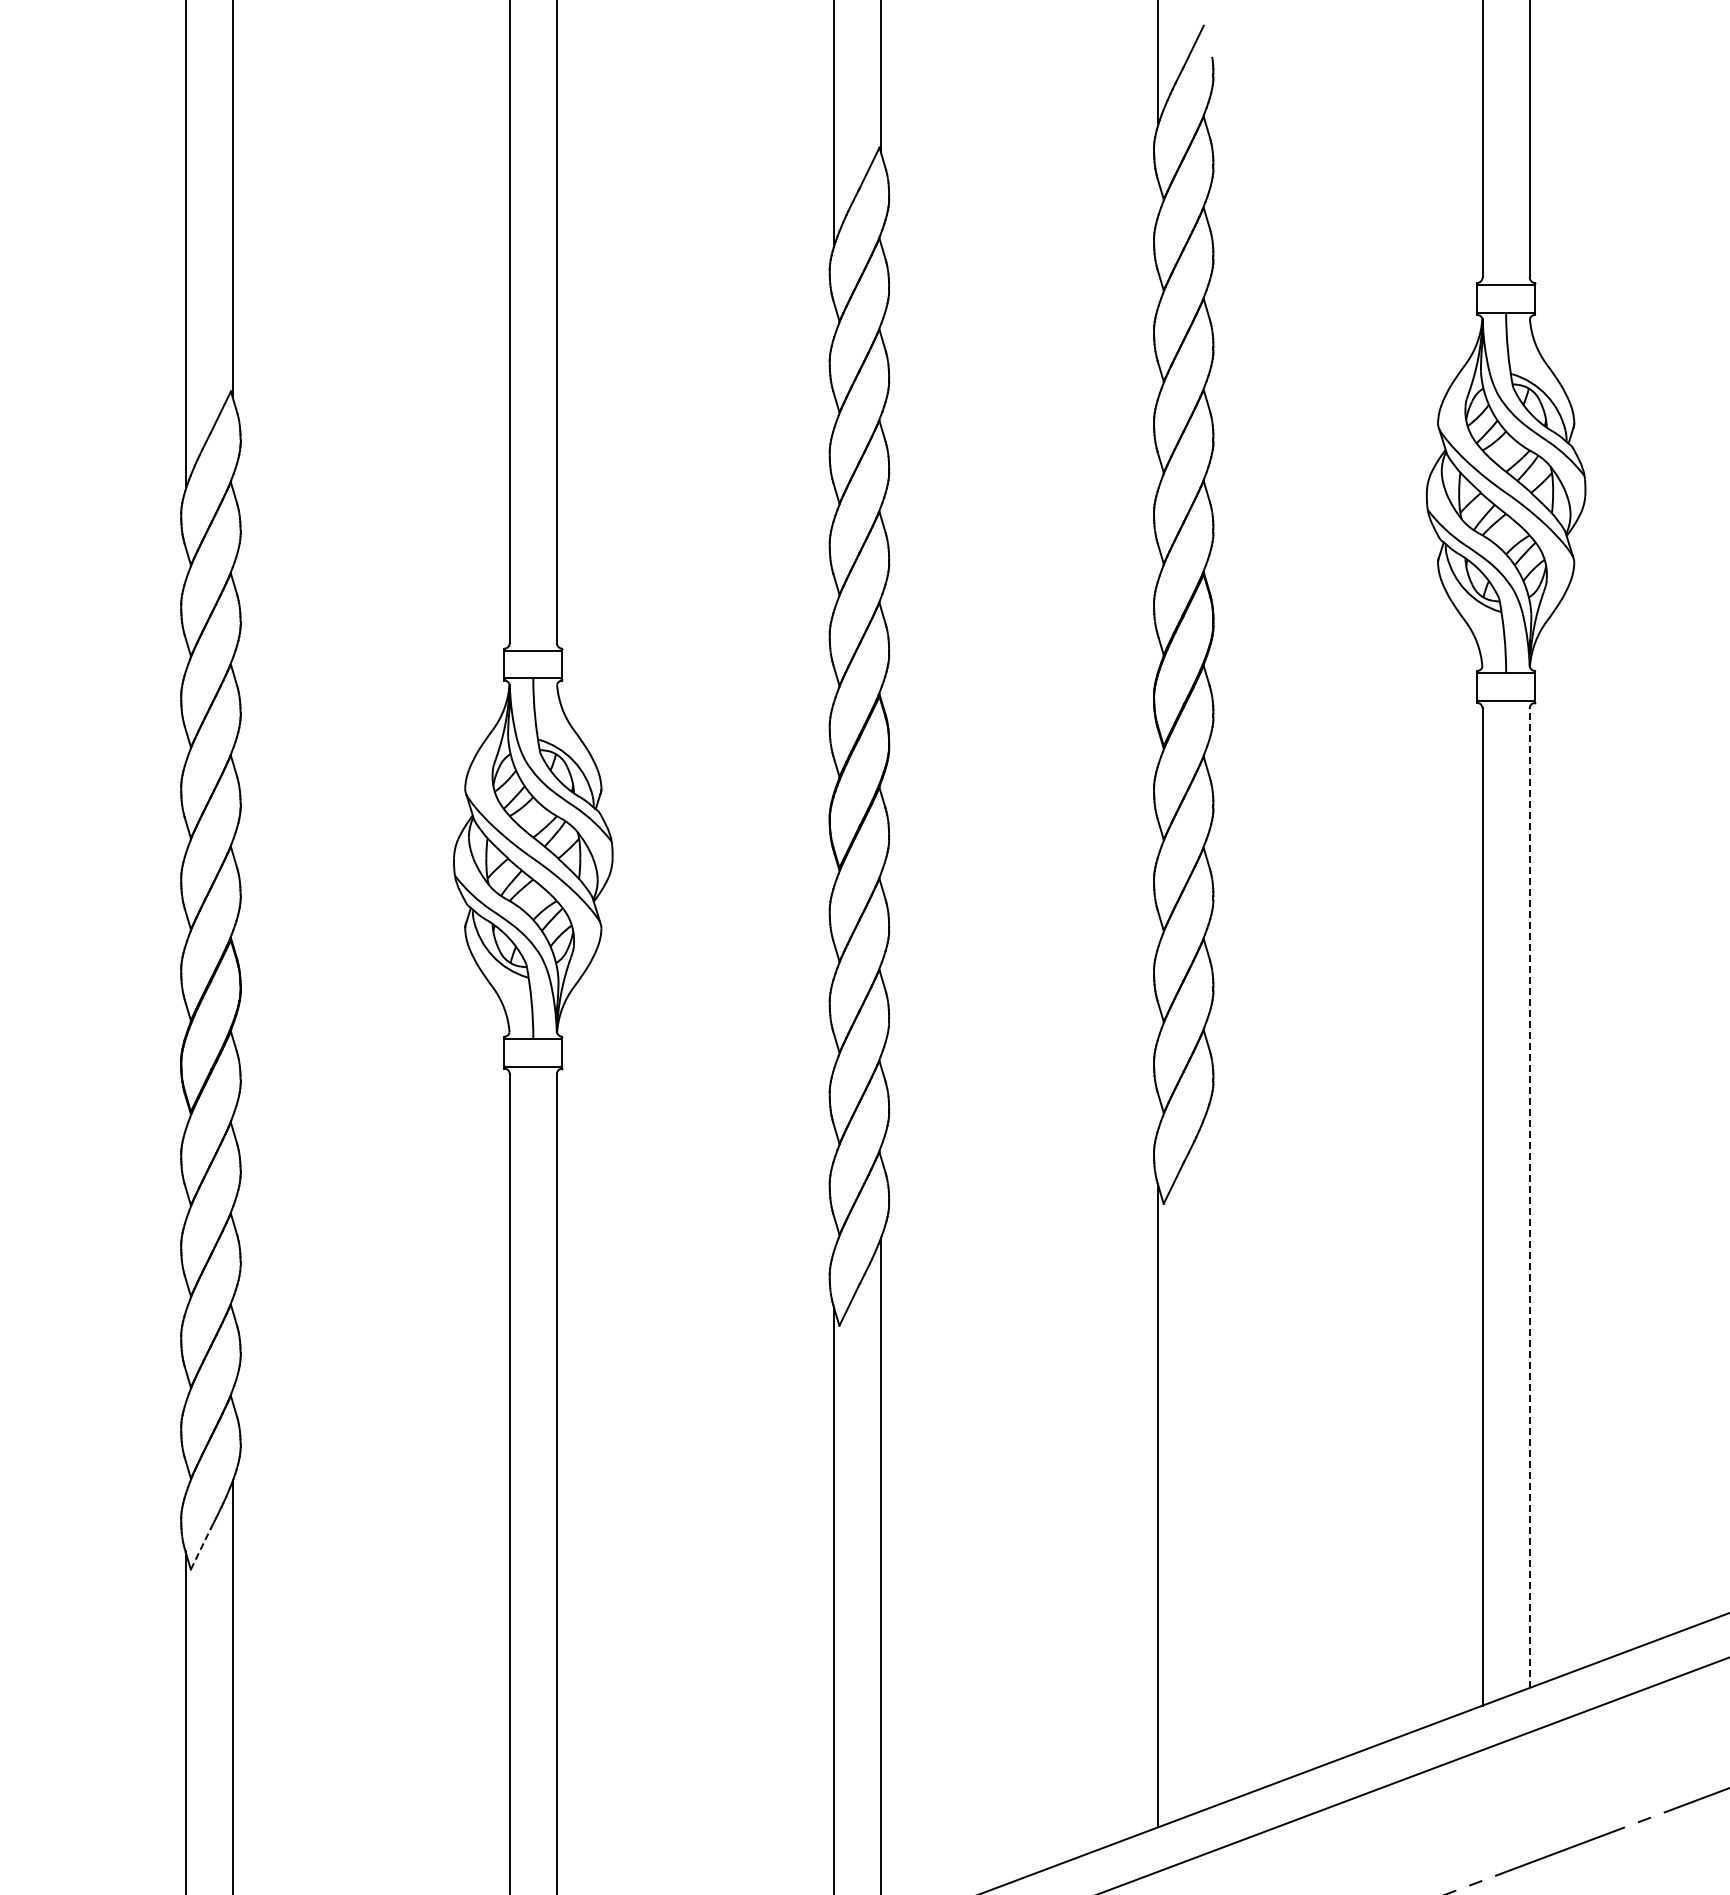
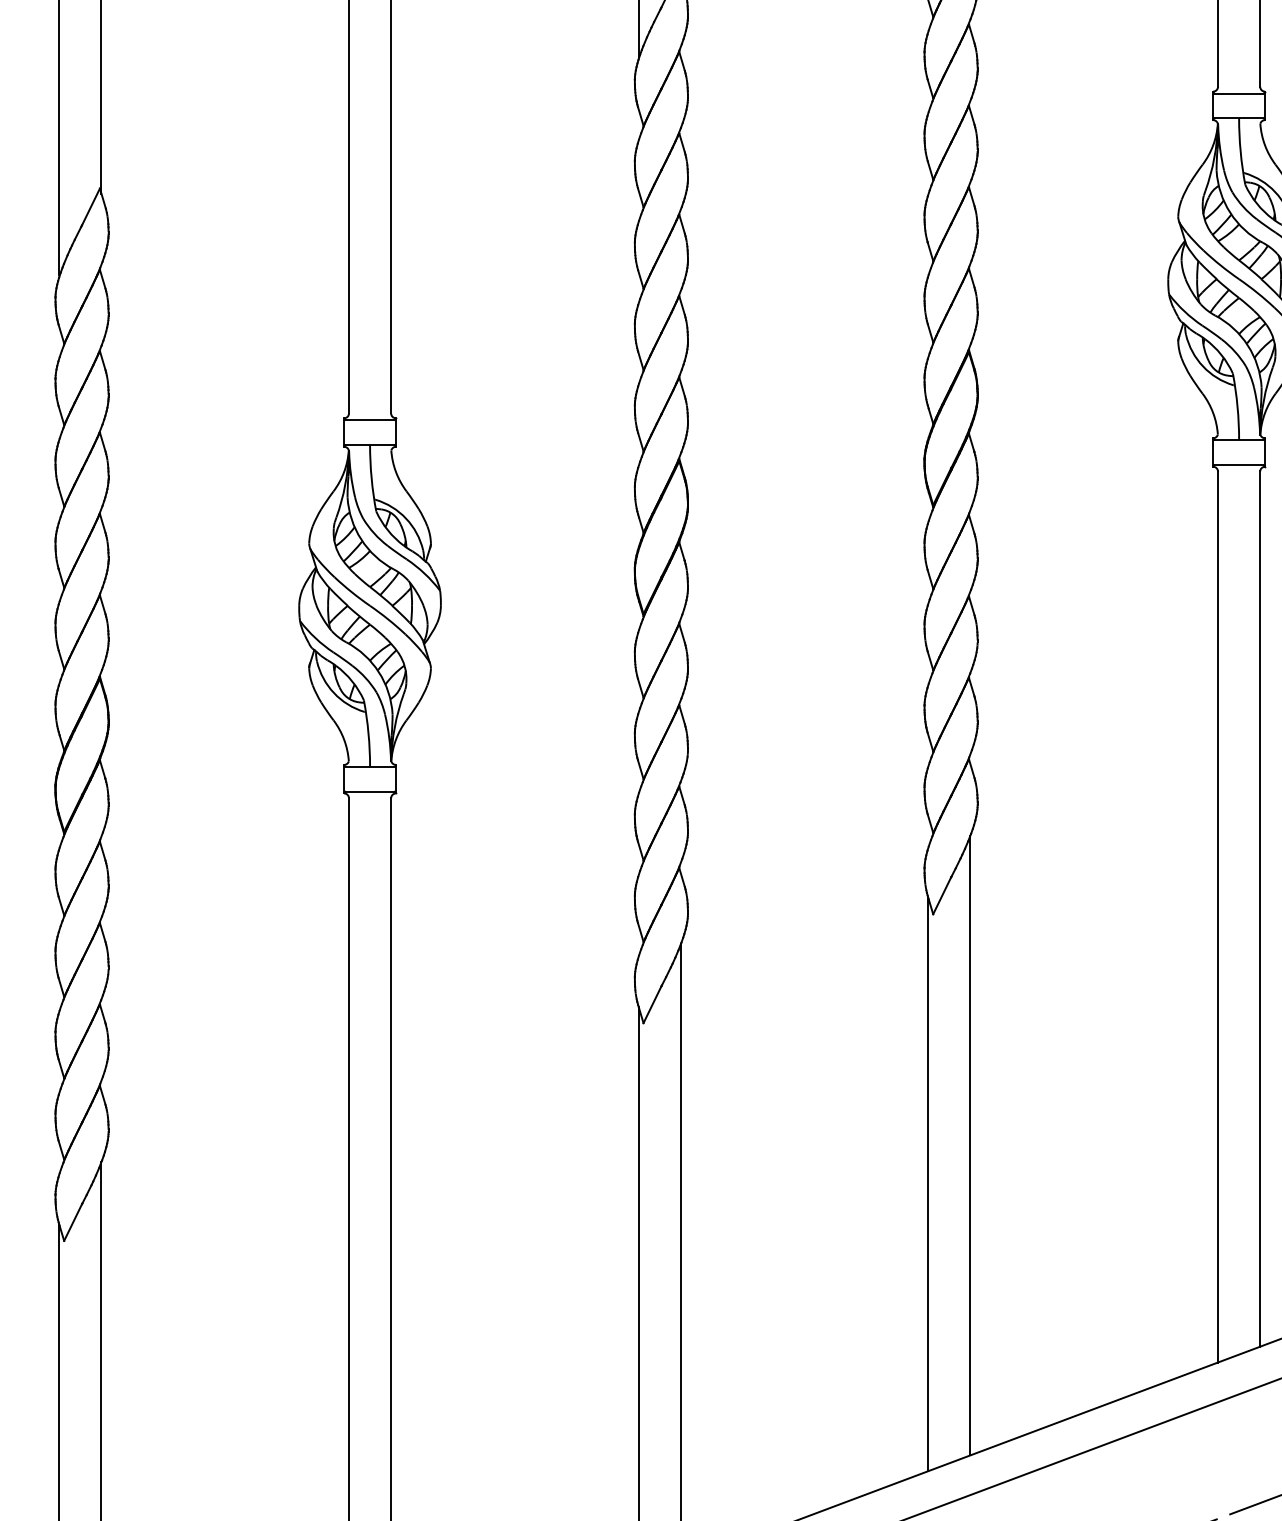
line: (1529, 1198) -> (1259, 909), dashed -> solid
line: (1205, 1462) -> (970, 1145), added
line: (200, 1548) -> (72, 1222), dashed -> solid

